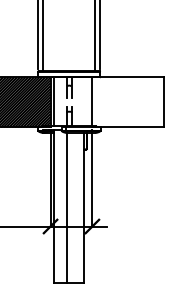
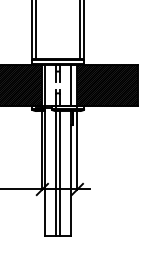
line: (84, 101) -> (70, 84), added
hatch: (128, 102) -> (107, 85), added
line: (72, 207) -> (60, 173), added

